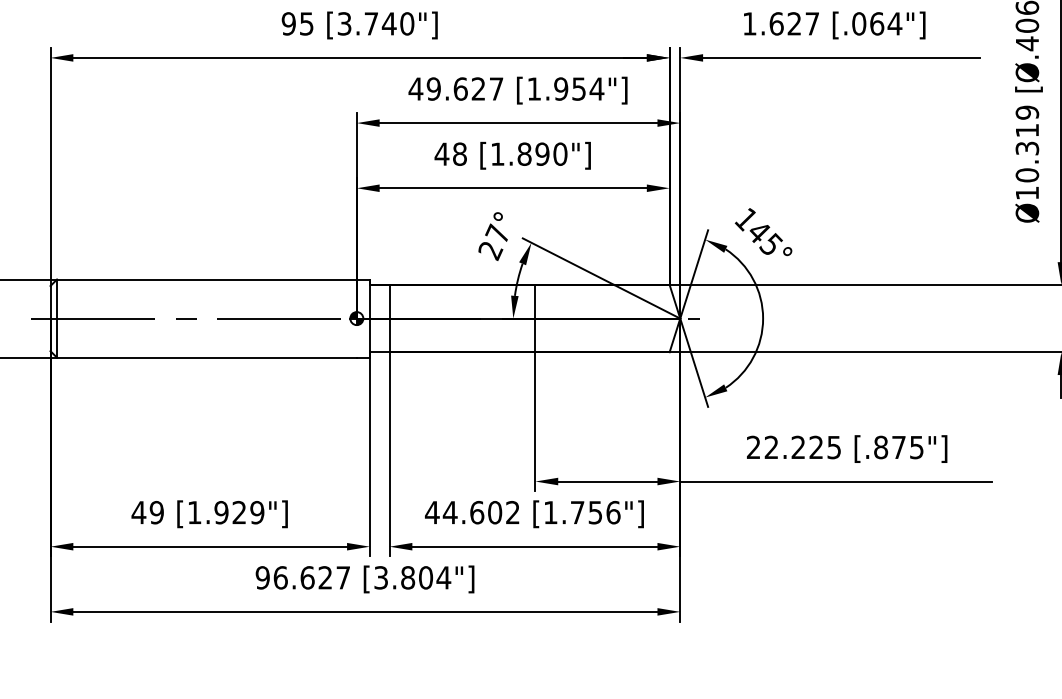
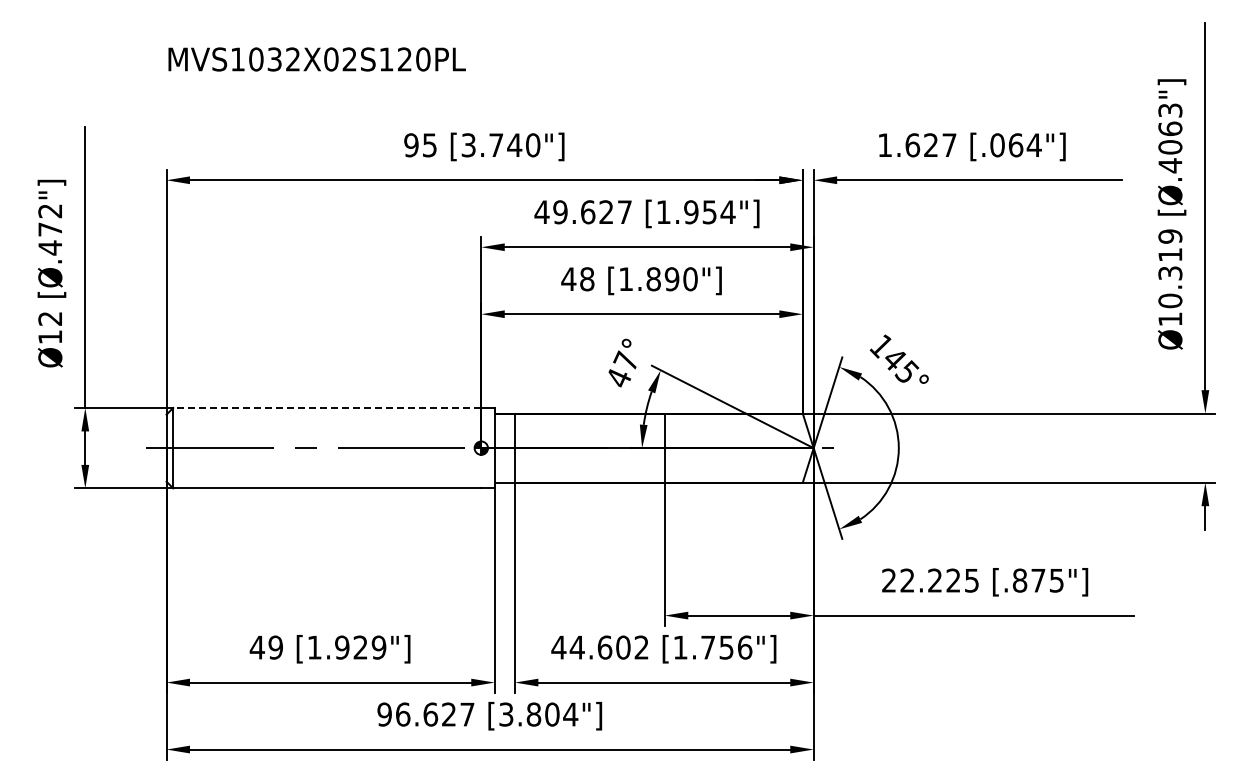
text: (490, 251) -> (618, 379), 27° -> 47°
line: (206, 279) -> (326, 407), solid -> dashed

